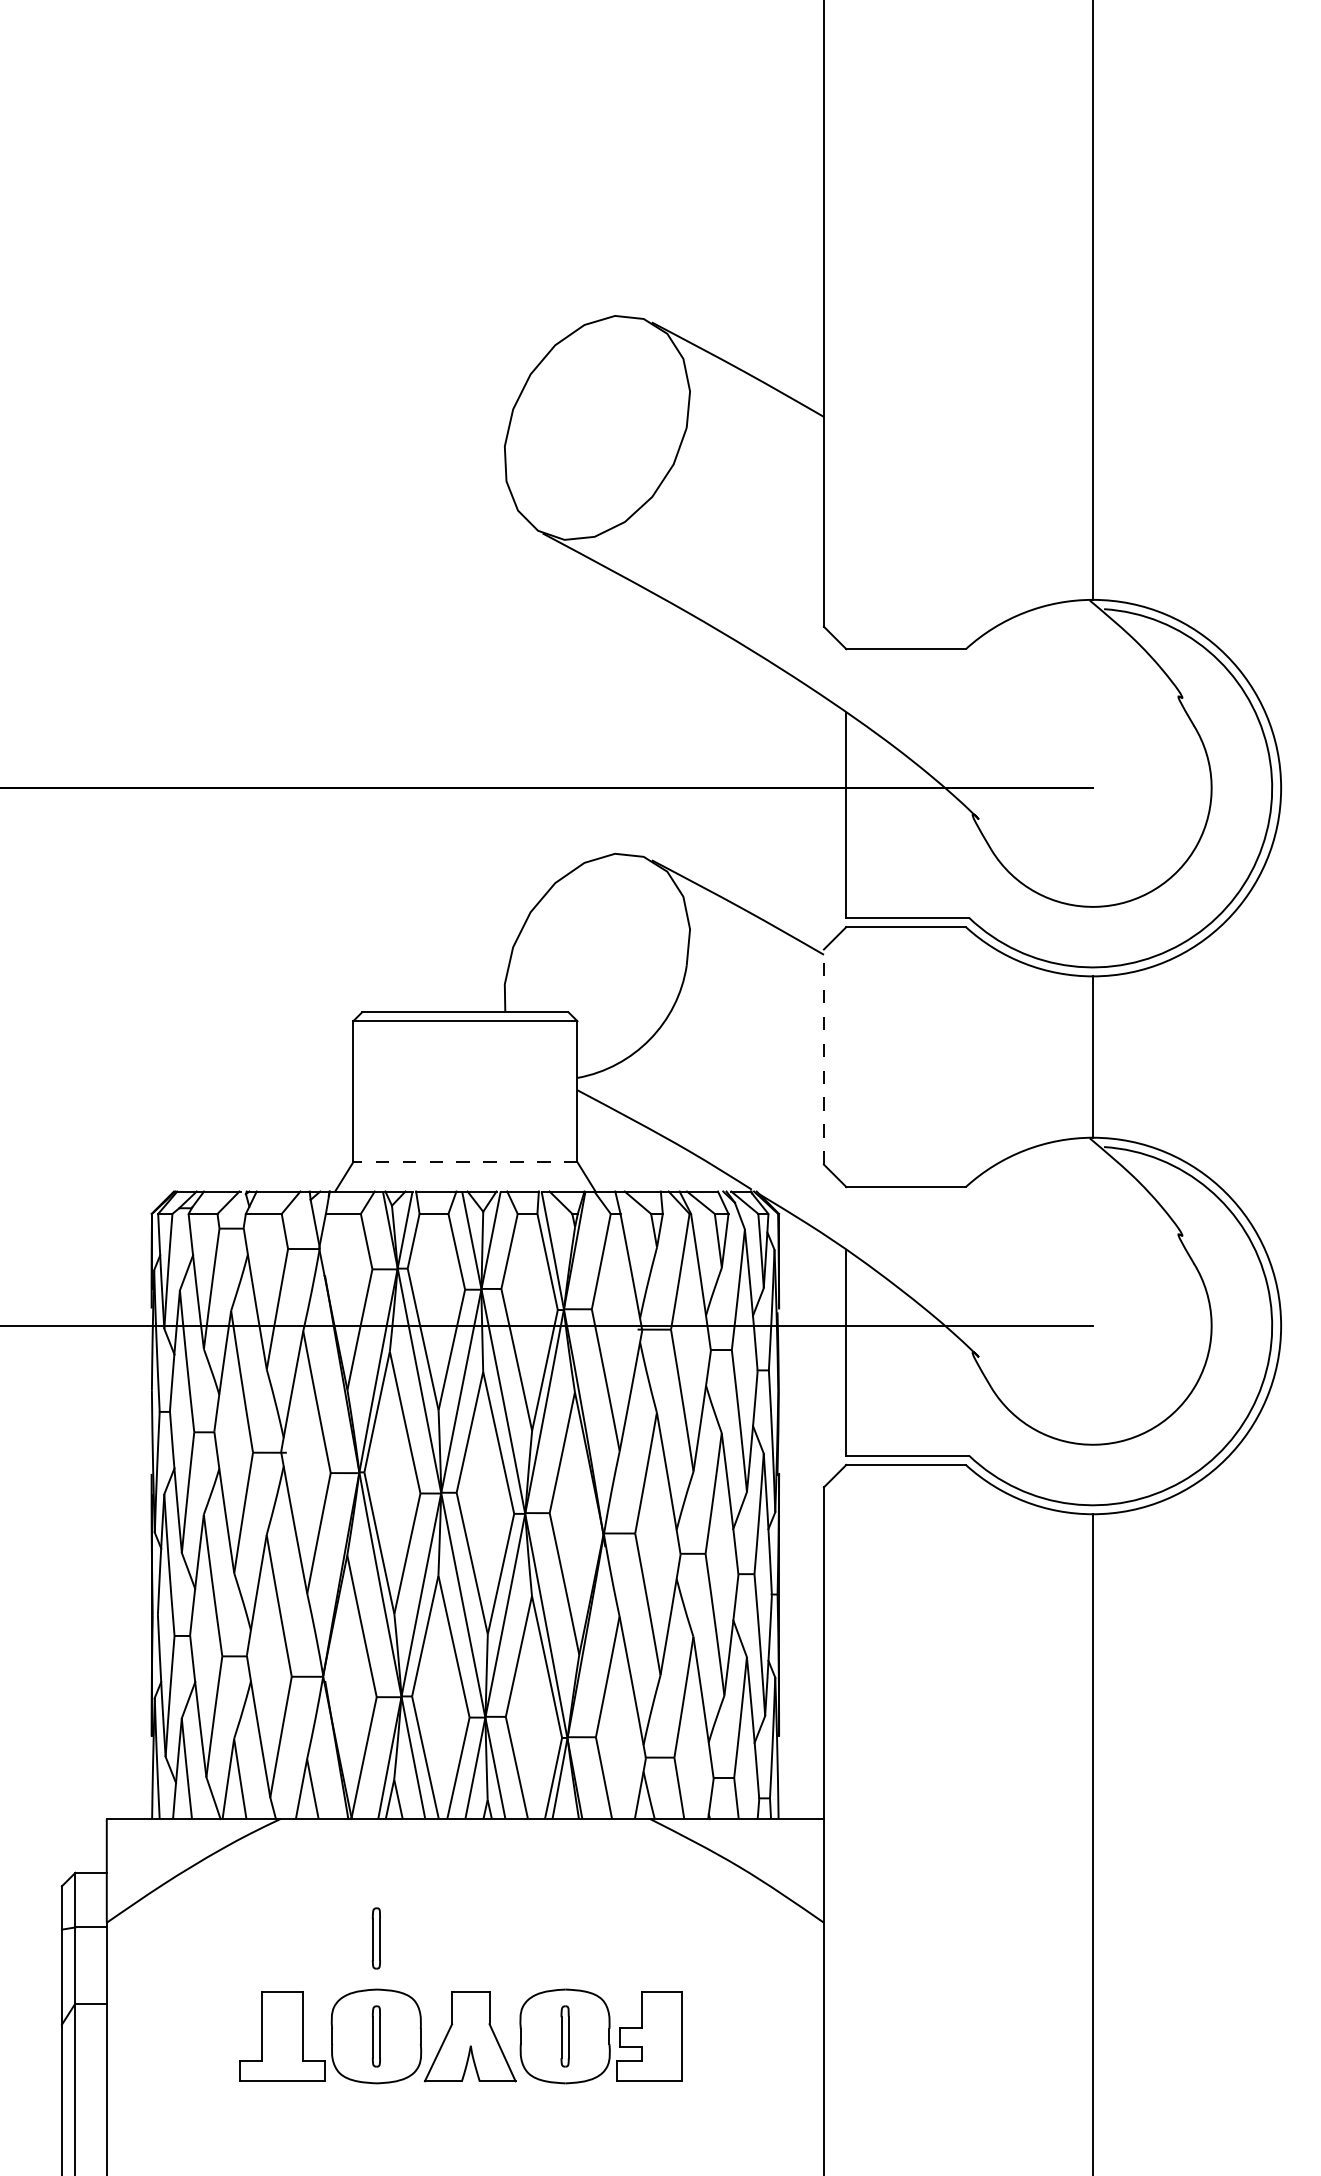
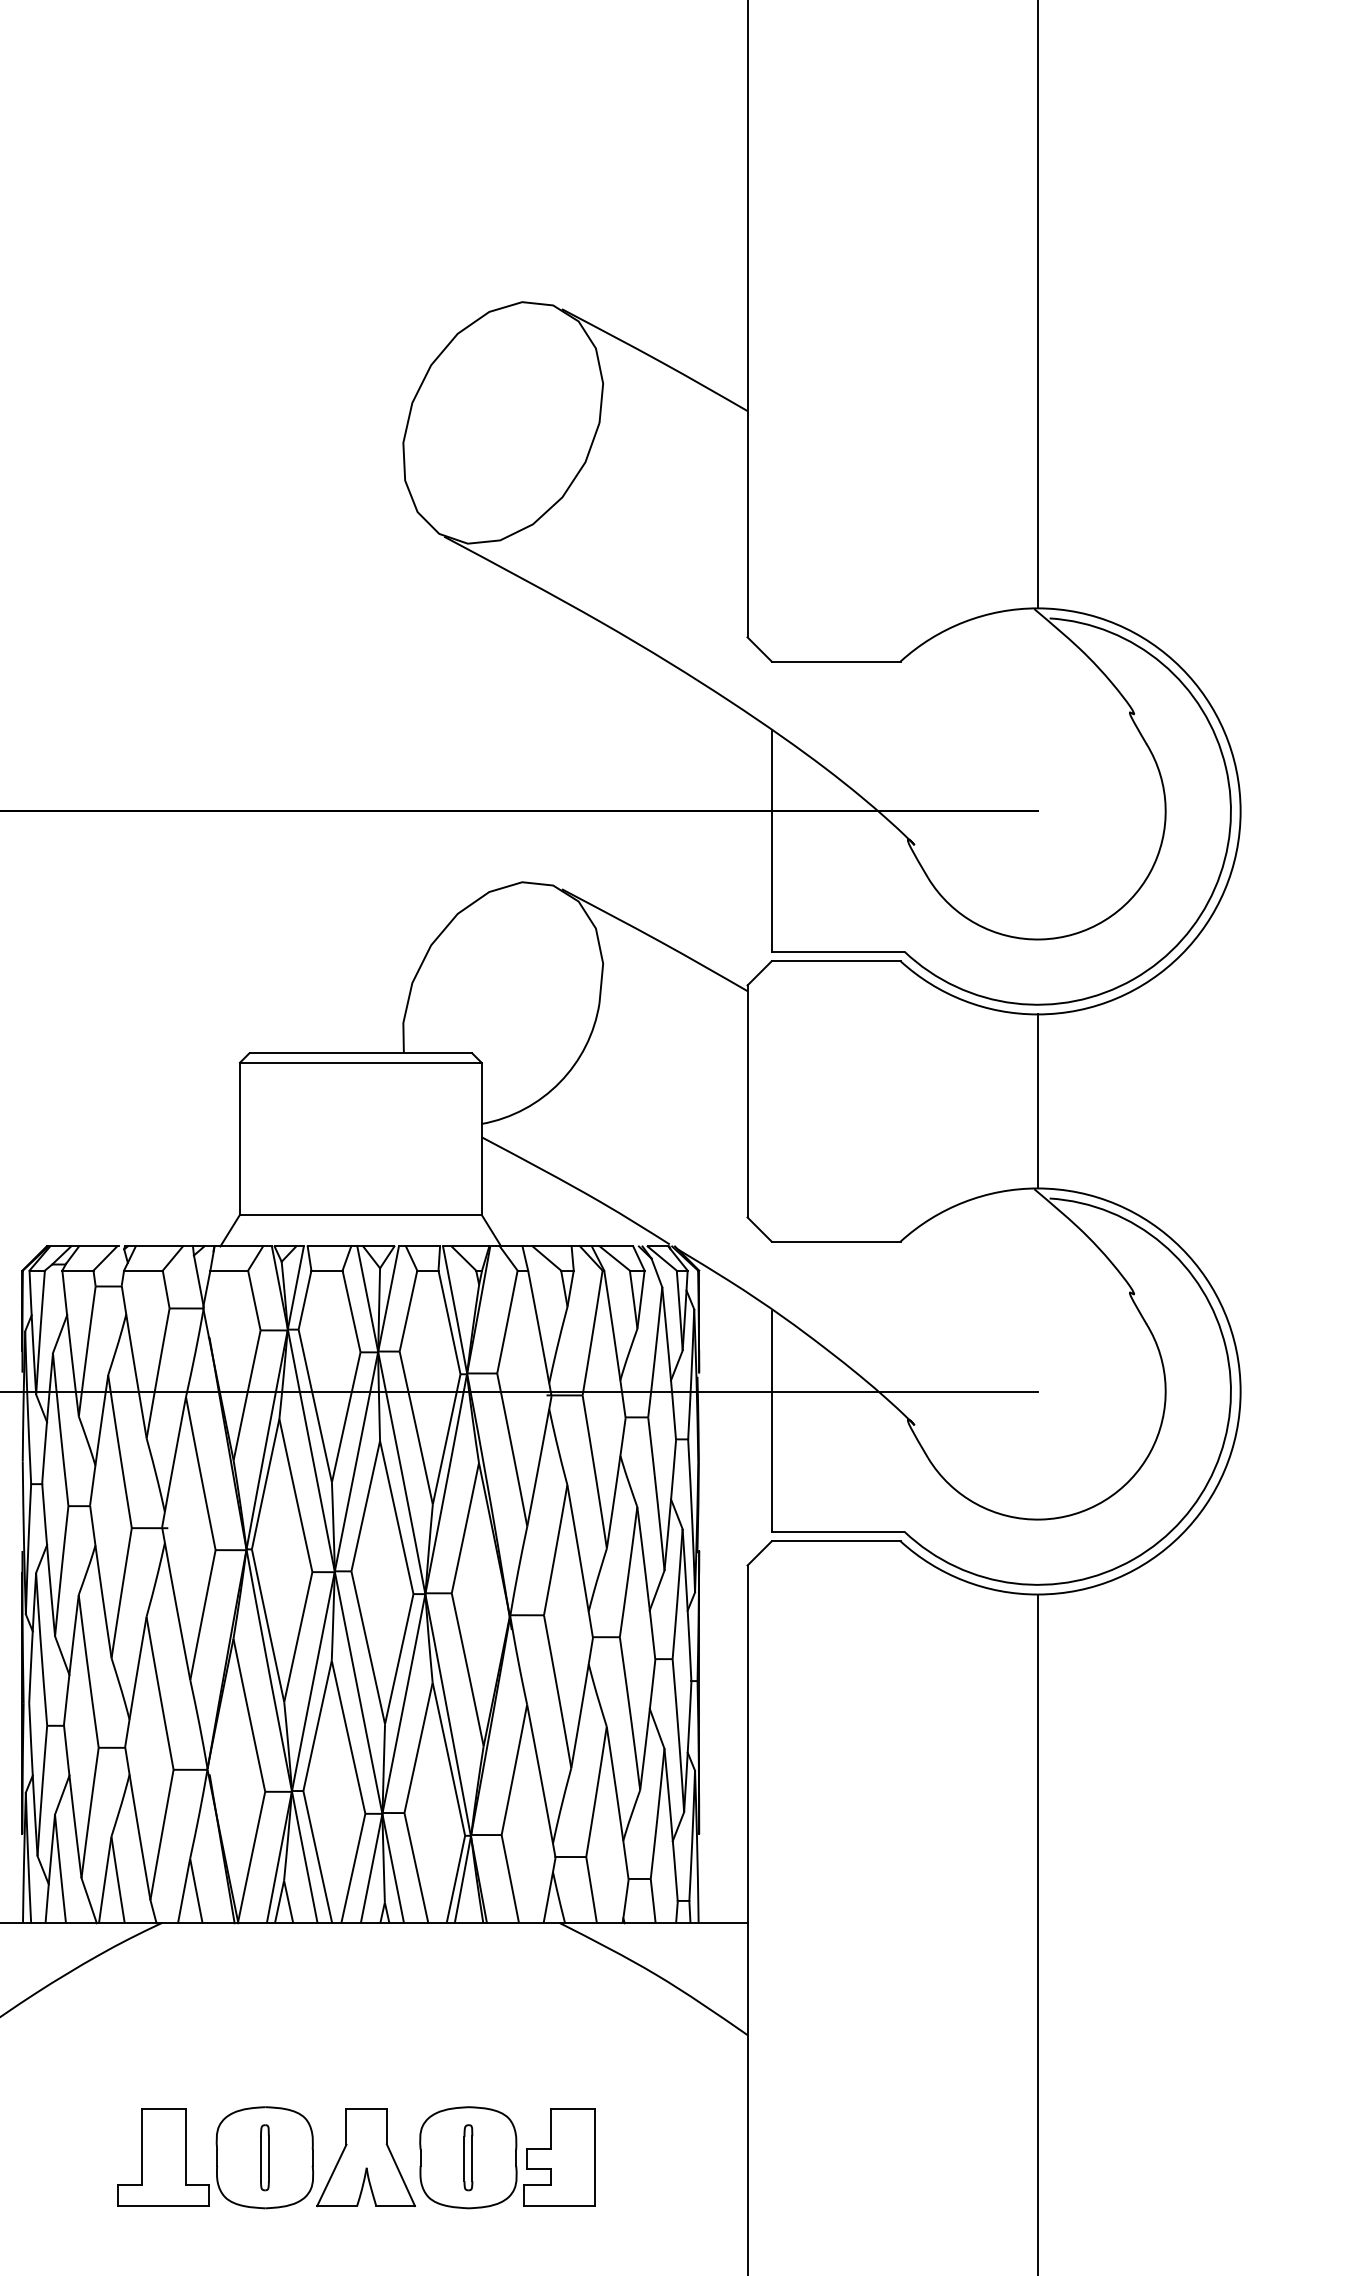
line: (823, 1057) -> (747, 1101), dashed -> solid
line: (464, 1162) -> (359, 1215), dashed -> solid
part: (375, 1938) -> (263, 2052), removed

